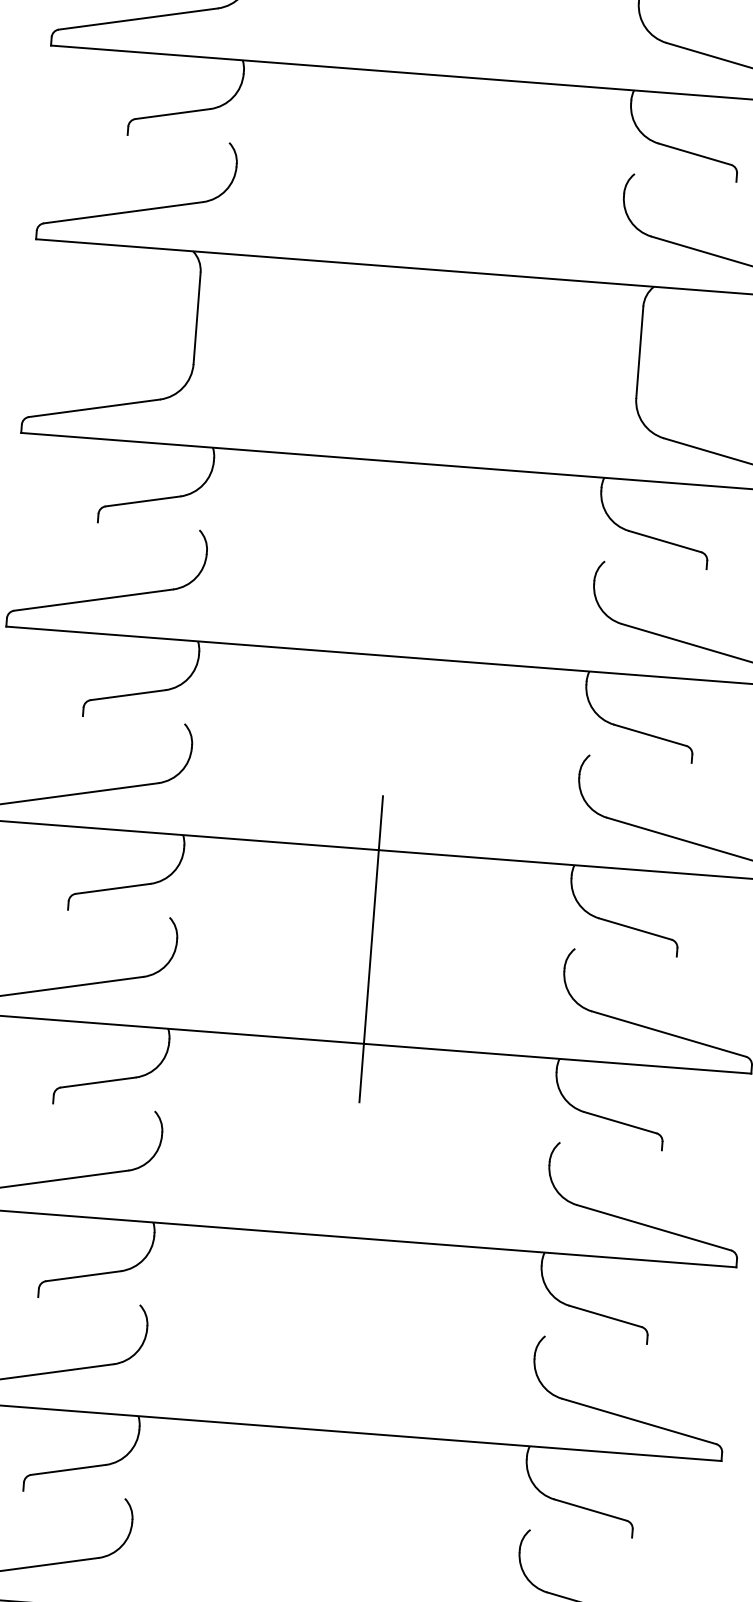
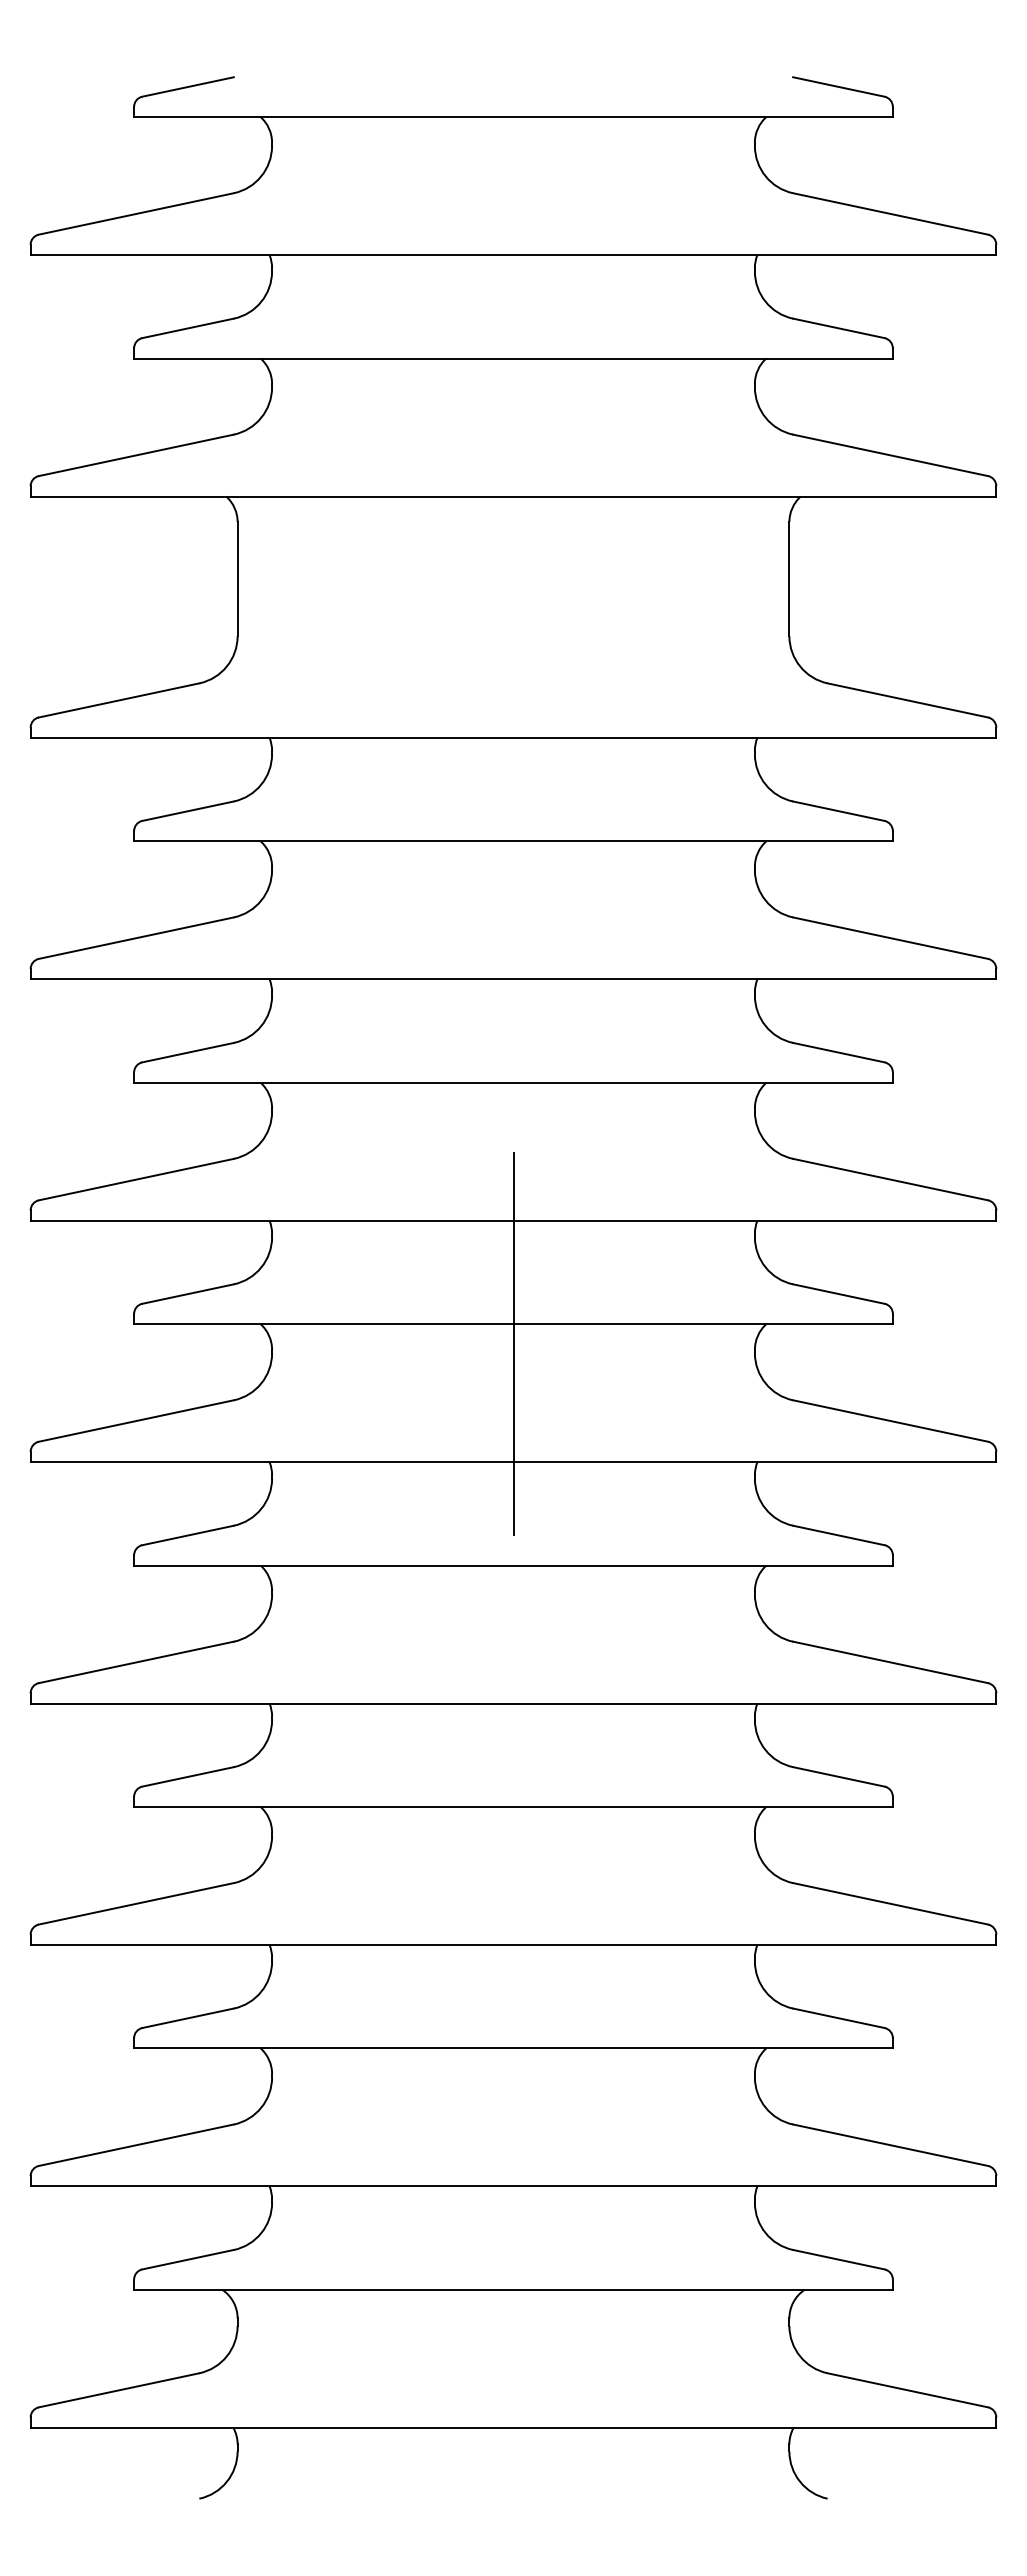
line: (432, 158) -> (513, 358), added
line: (402, 545) -> (513, 841), added
line: (387, 739) -> (513, 1082), added
line: (372, 933) -> (513, 1324), added
line: (357, 1126) -> (513, 1565), added
line: (342, 1320) -> (513, 1807), added
line: (327, 1514) -> (513, 2048), added

